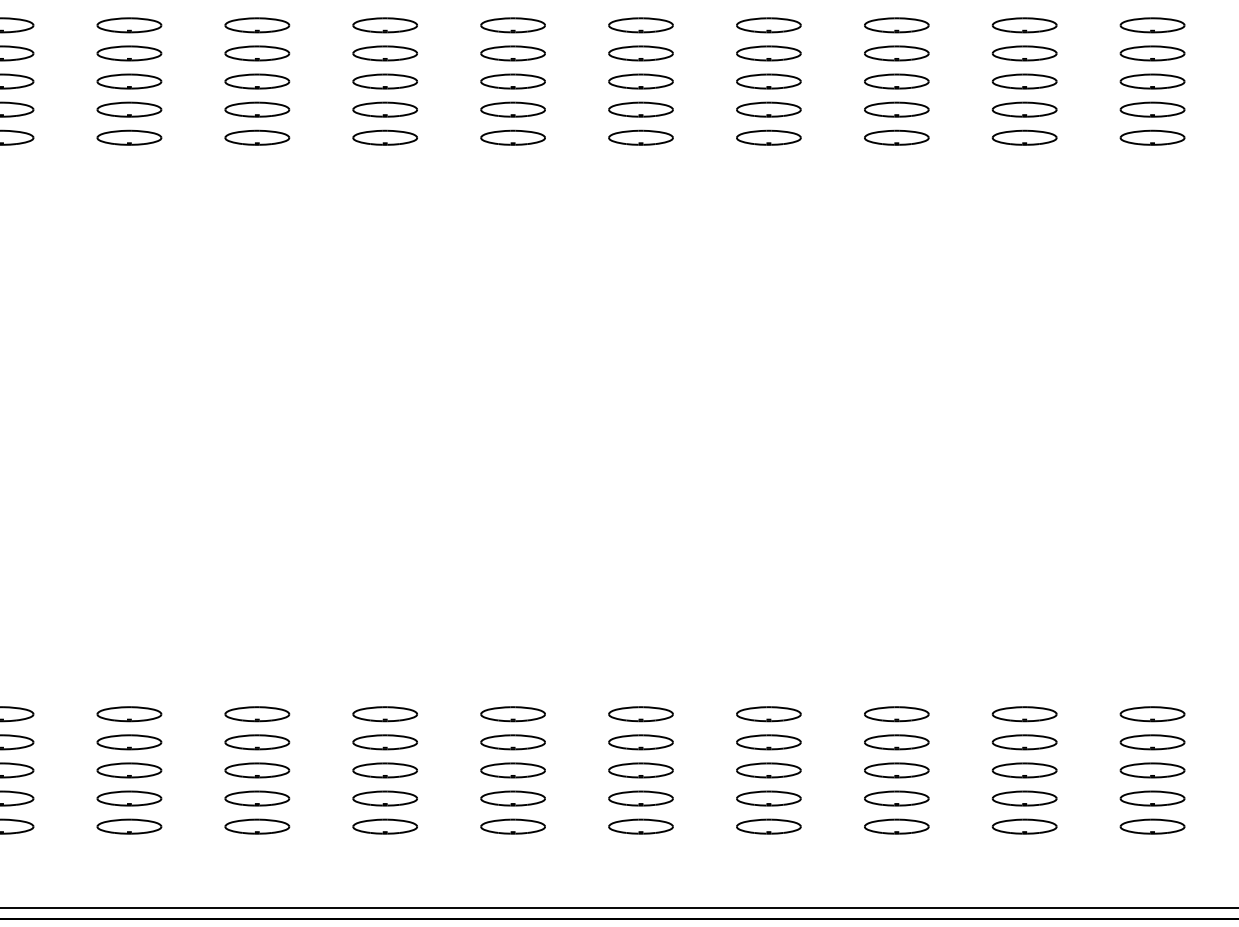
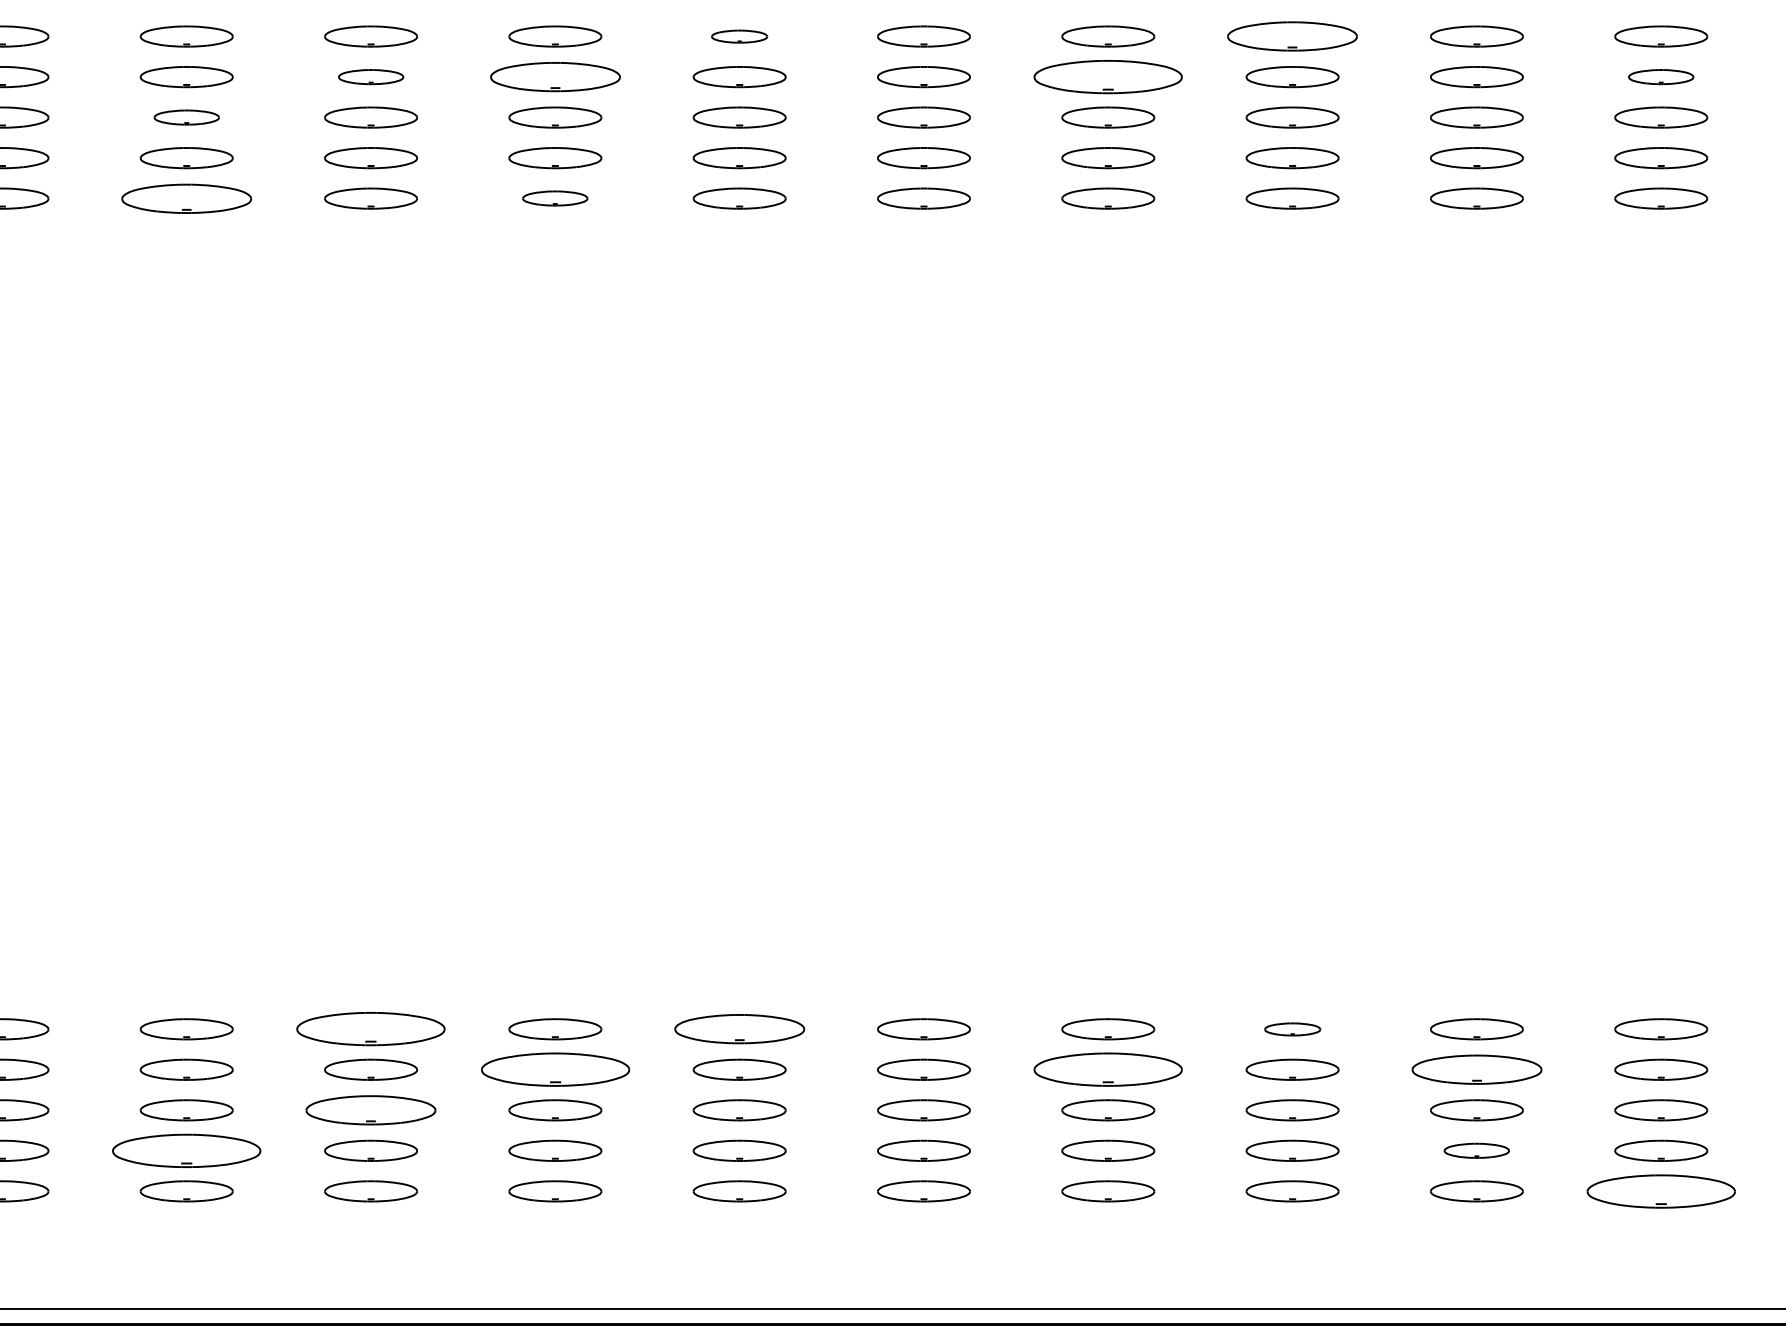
part: (512, 25) -> (738, 36), size x0.6
part: (896, 25) -> (1292, 36), size x1.4
part: (257, 53) -> (371, 77), size x0.7
part: (384, 53) -> (554, 77), size x1.4
part: (768, 53) -> (1107, 77), size x1.6
part: (1152, 53) -> (1661, 77), size x0.7
part: (129, 81) -> (186, 117), size x0.7
part: (129, 137) -> (186, 198), size x1.4
part: (384, 137) -> (554, 198), size x0.7
part: (257, 714) -> (371, 1029), size x1.6
part: (512, 714) -> (738, 1029), size x1.4
part: (896, 714) -> (1292, 1029), size x0.6
part: (384, 742) -> (554, 1070), size x1.6
part: (768, 742) -> (1107, 1070), size x1.6
part: (1024, 742) -> (1476, 1070), size x1.4
part: (257, 770) -> (371, 1110), size x1.4
part: (129, 798) -> (186, 1150), size x1.6
part: (1024, 798) -> (1476, 1150), size x0.7
part: (1152, 826) -> (1661, 1191), size x1.6

